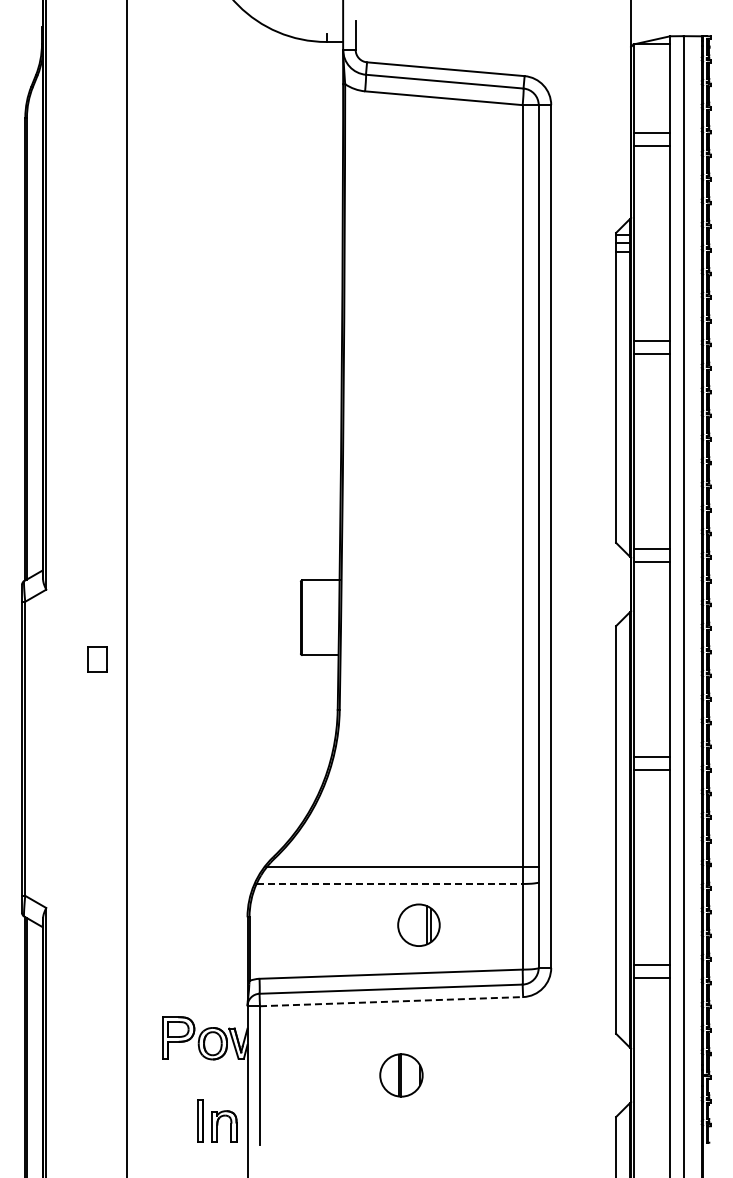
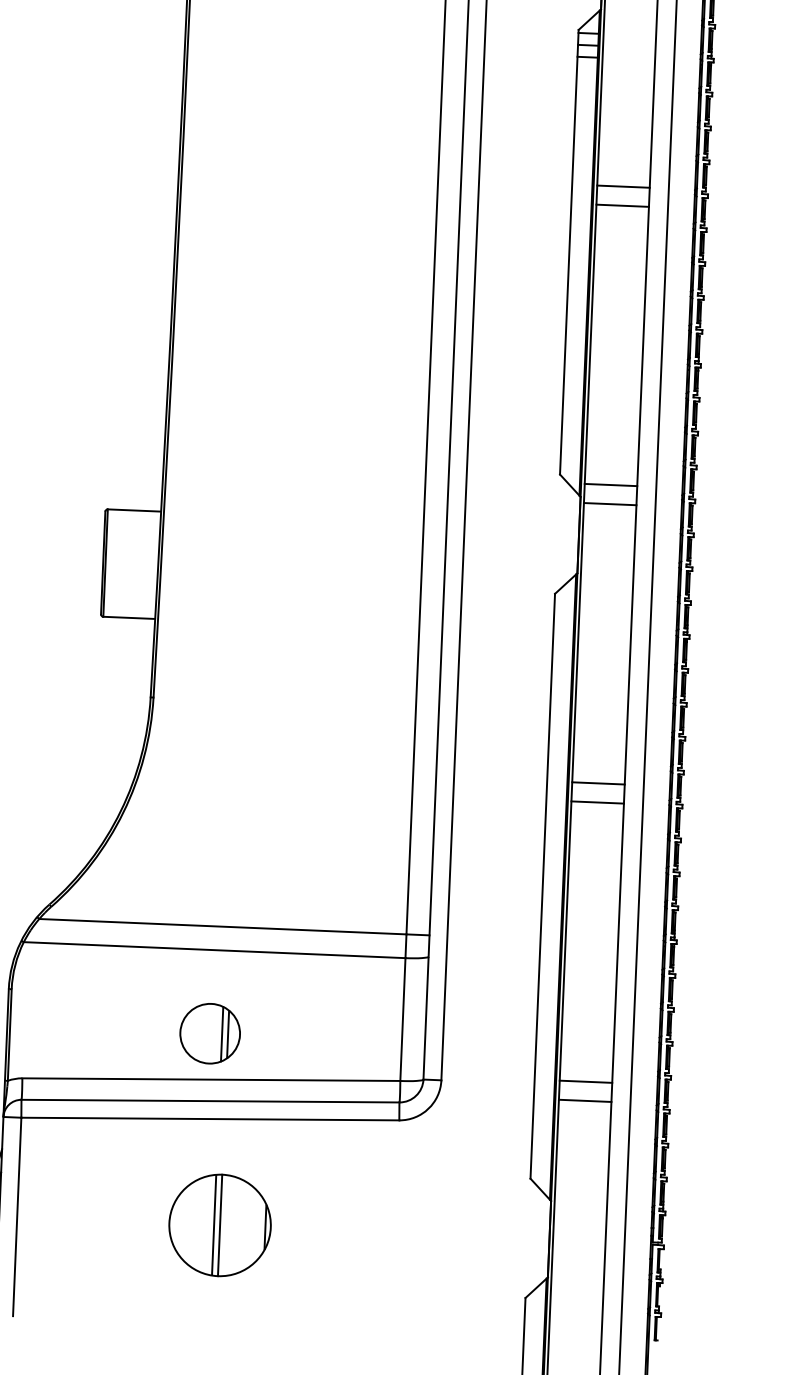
line: (390, 883) -> (215, 949), dashed -> solid
part: (418, 924) -> (209, 1032), moved
line: (391, 1001) -> (210, 1118), dashed -> solid
part: (401, 1075) -> (220, 1225), size x1.67

